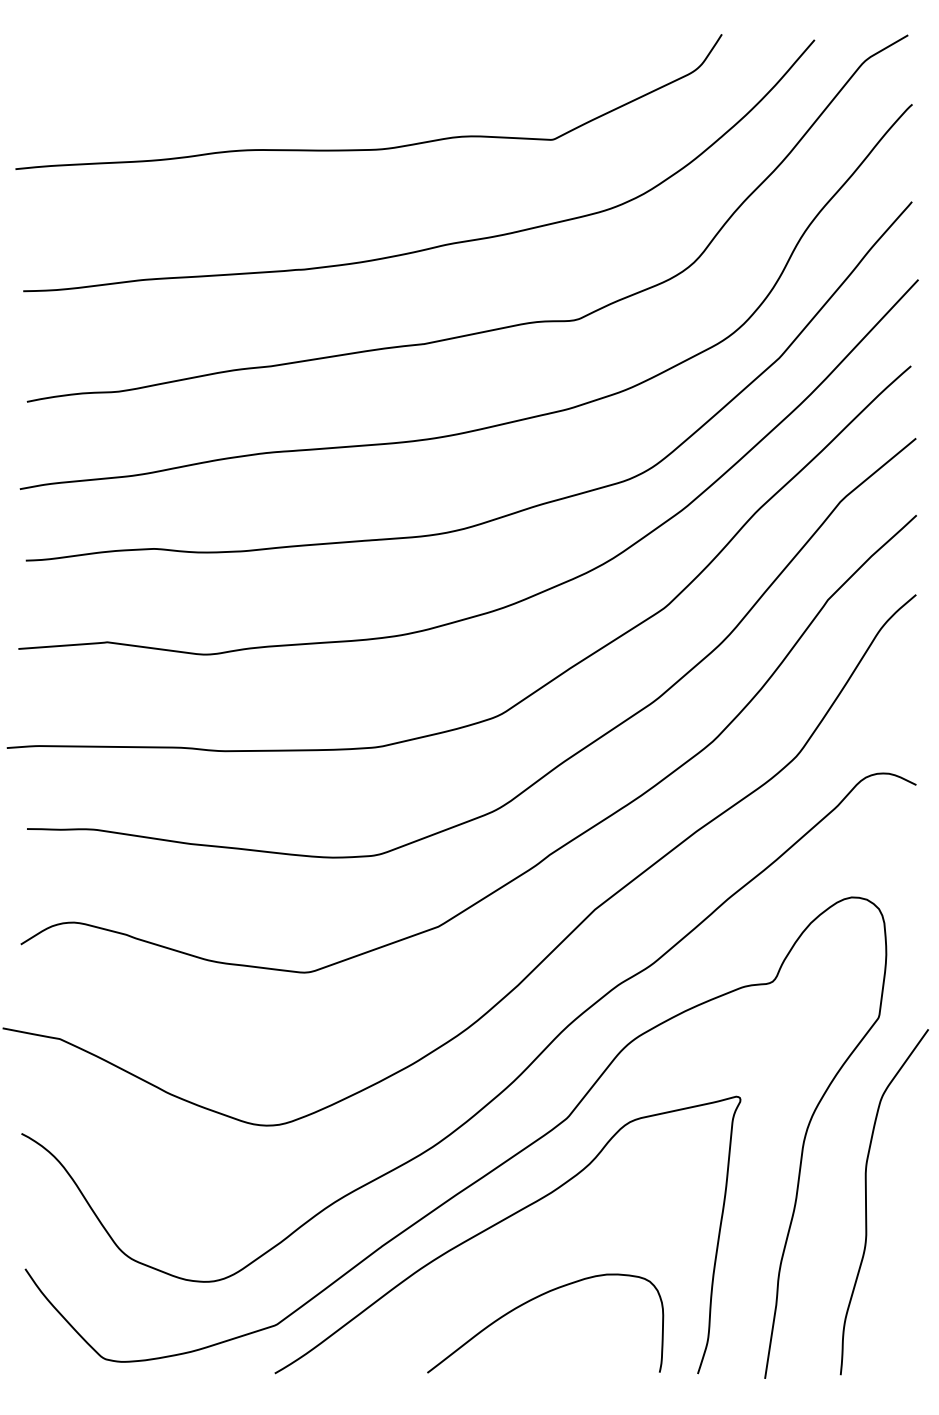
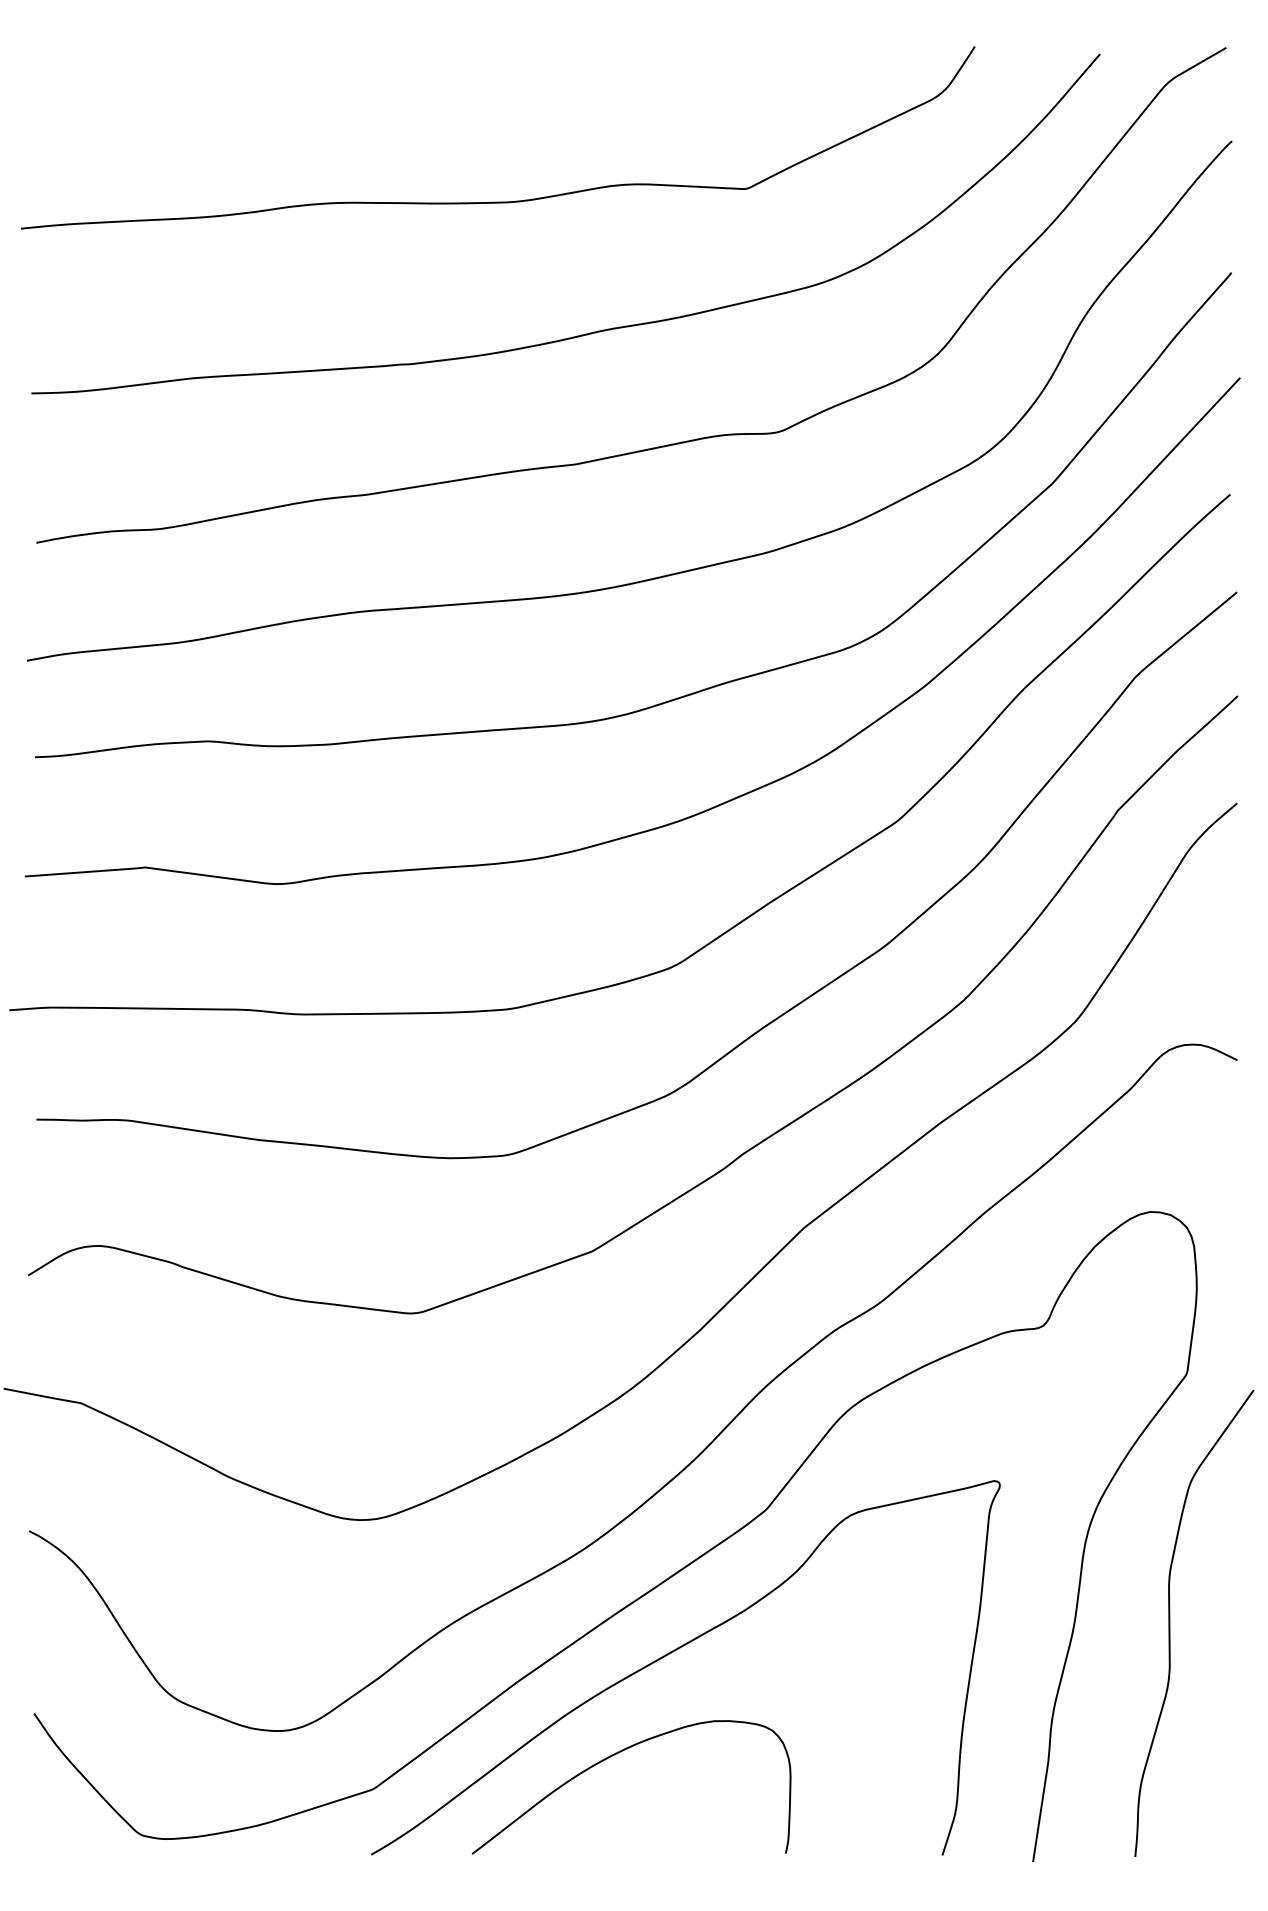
curve: (532, 1299) -> (614, 1755), moved

